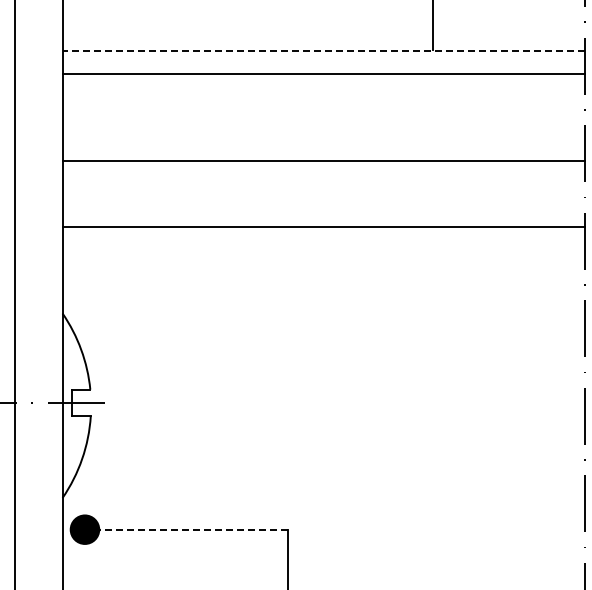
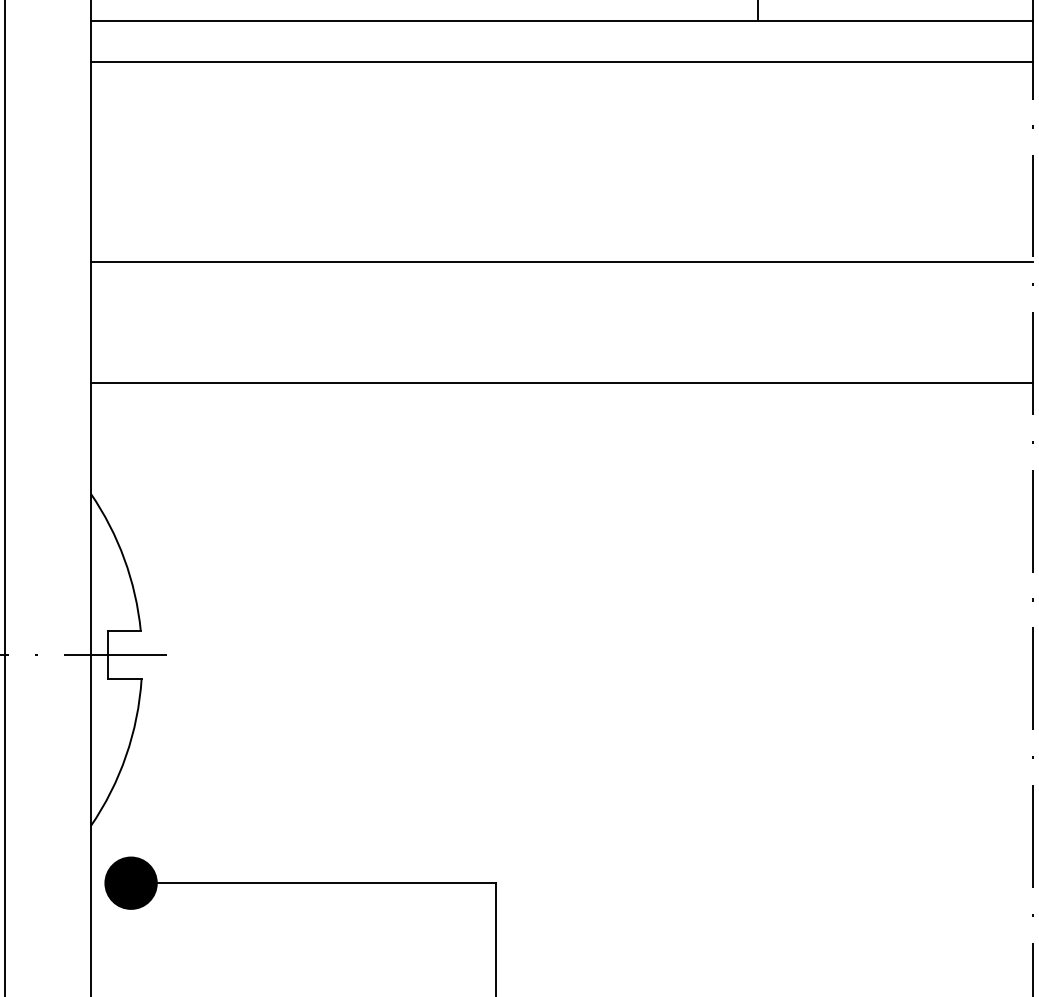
line: (323, 50) -> (560, 19), dashed -> solid
line: (323, 160) -> (560, 261), moved
line: (323, 226) -> (560, 382), moved
line: (185, 529) -> (312, 882), dashed -> solid

